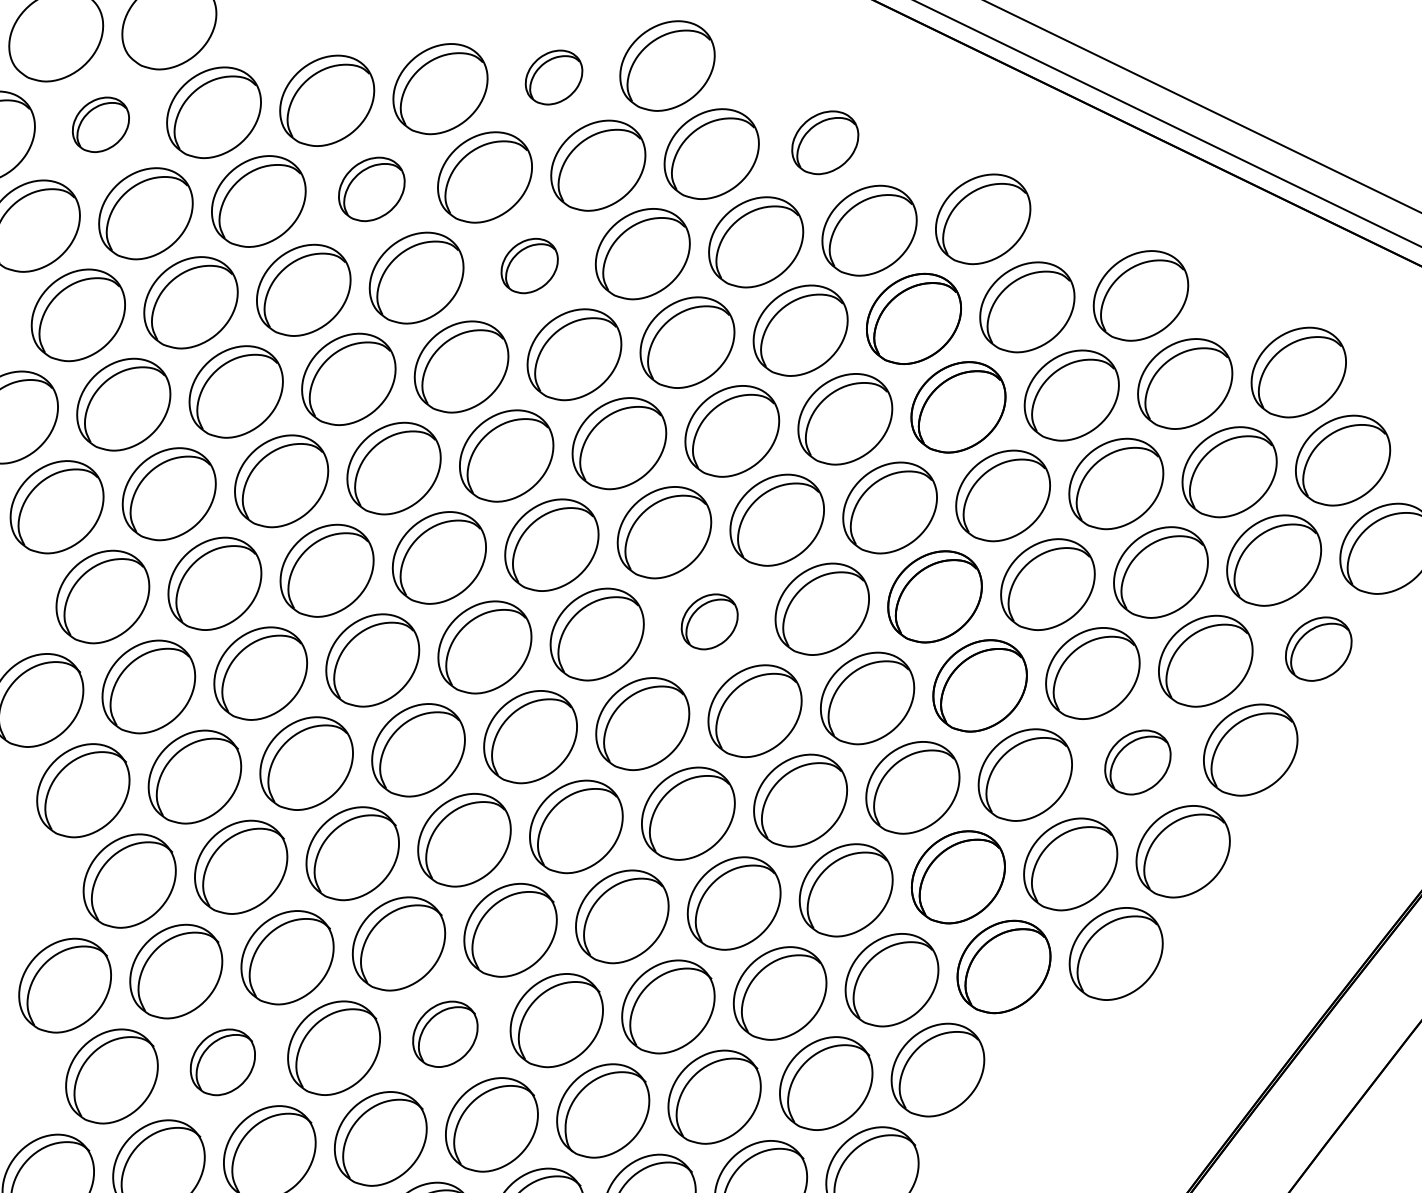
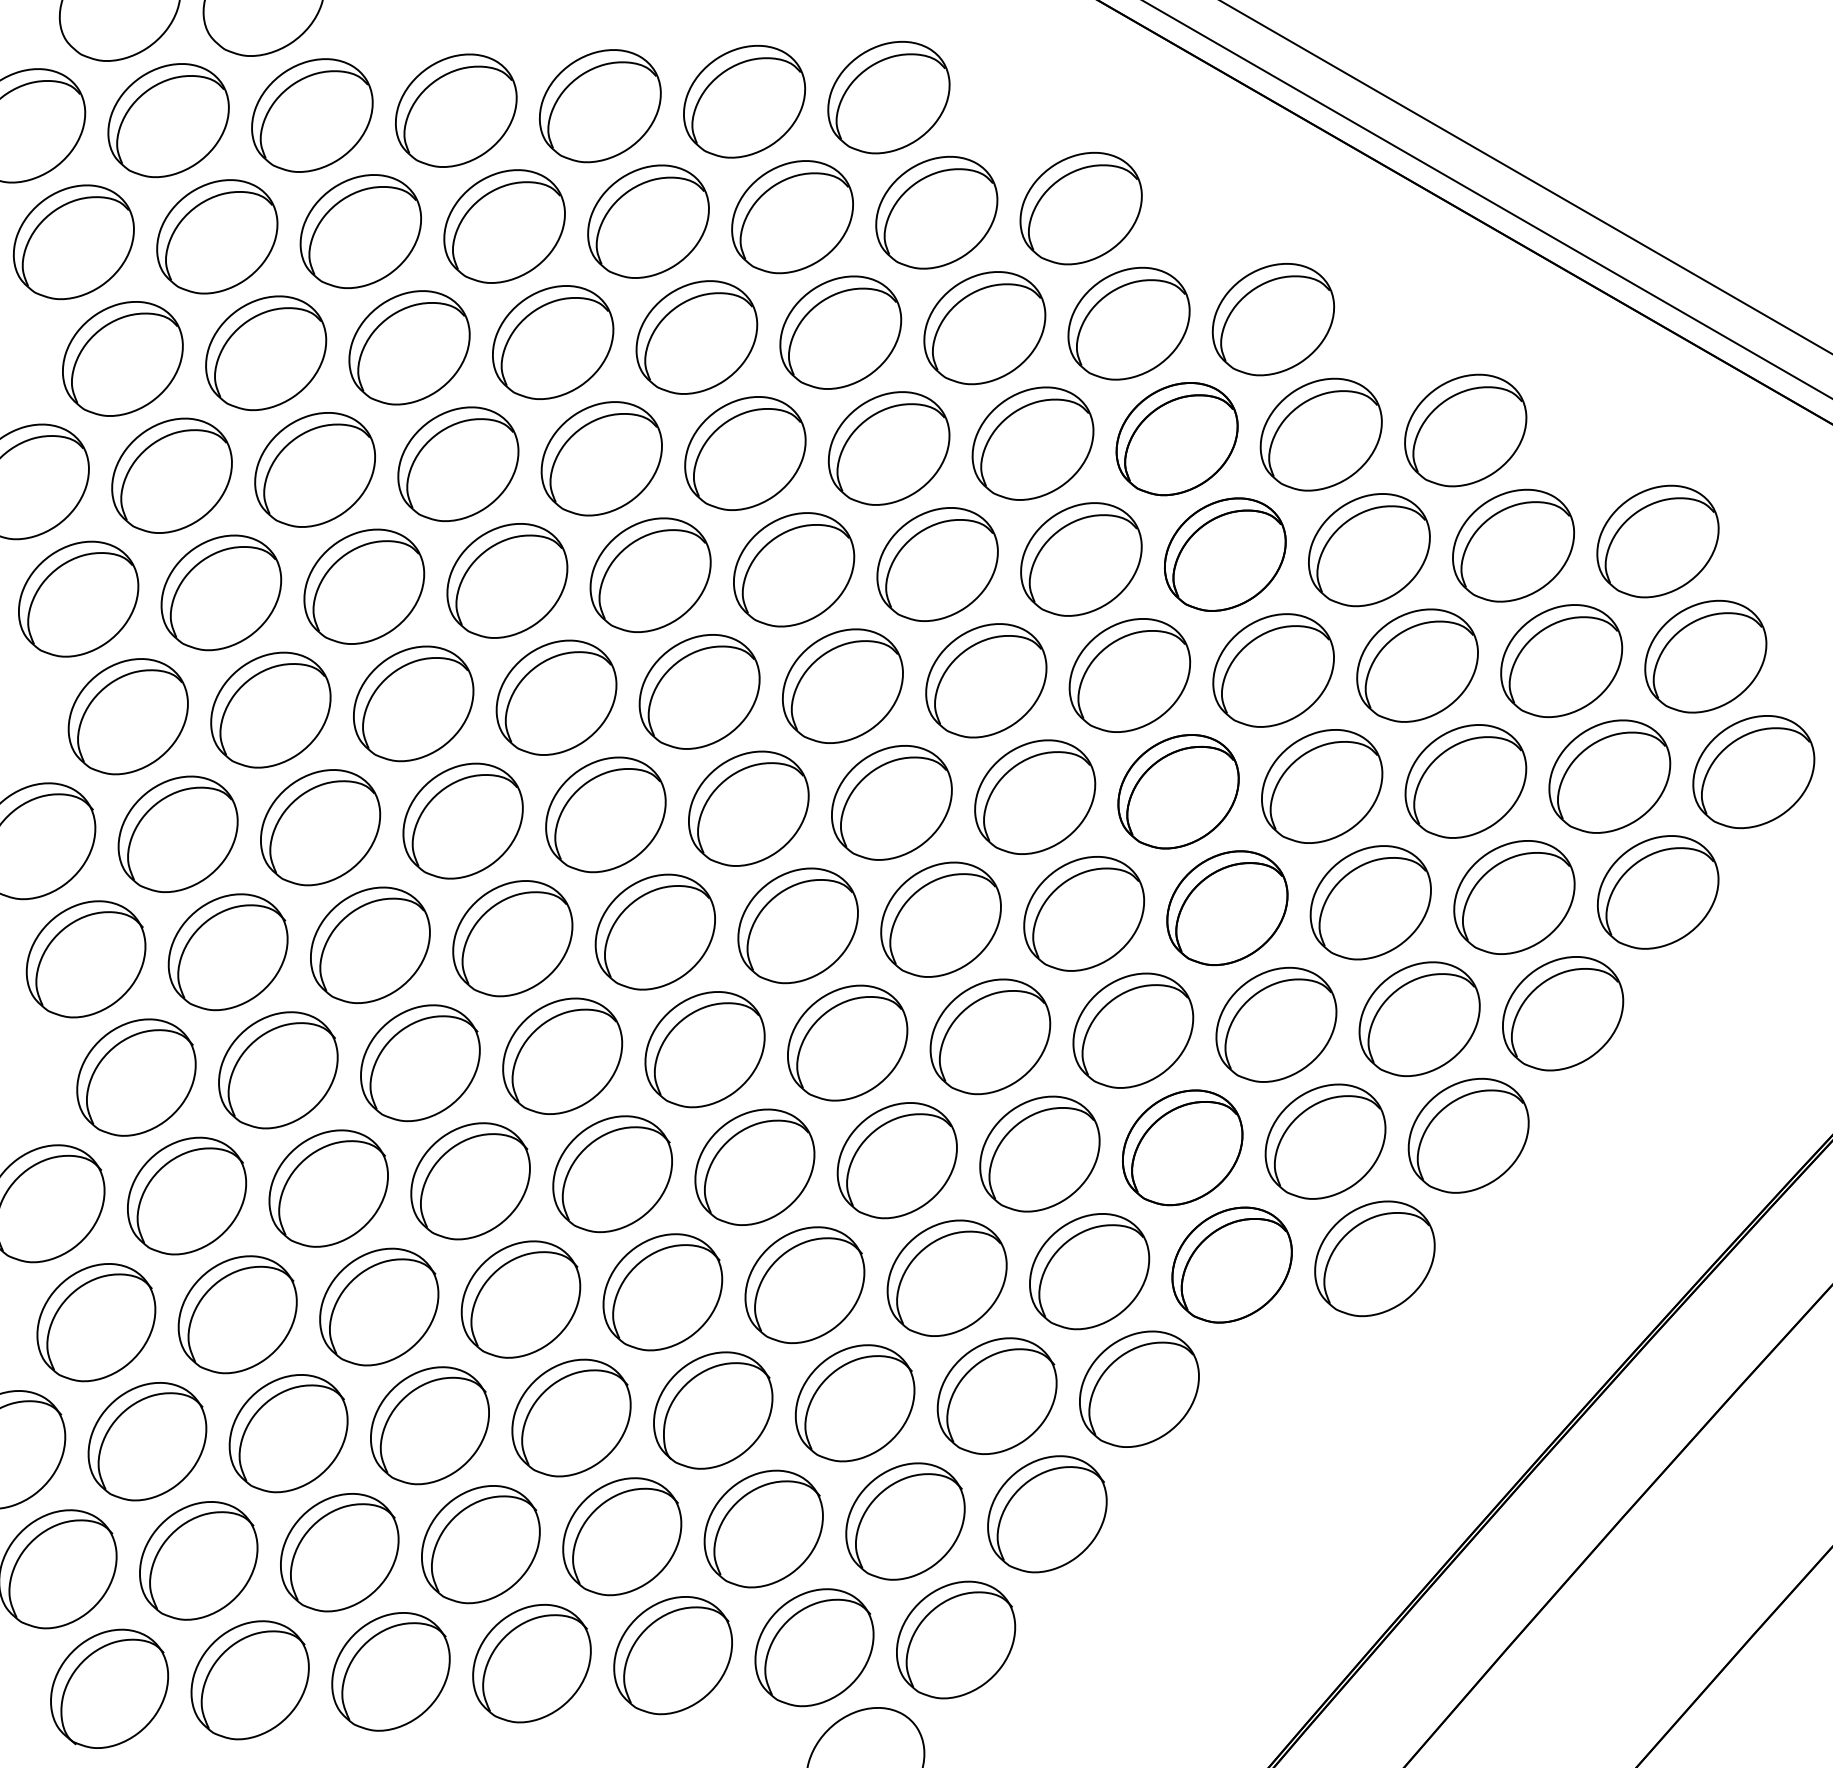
part: (553, 77) -> (744, 101), size x1.67
part: (100, 124) -> (168, 120), size x1.67
part: (824, 142) -> (1080, 208), size x1.43
part: (371, 189) -> (504, 226), size x1.43
part: (529, 266) -> (696, 337), size x1.67
part: (709, 621) -> (891, 802), size x1.67
part: (1318, 649) -> (1657, 892), size x1.43
part: (1137, 762) -> (1419, 1018), size x1.43
part: (444, 1034) -> (520, 1299), size x1.43
part: (222, 1062) -> (237, 1314), size x1.43

